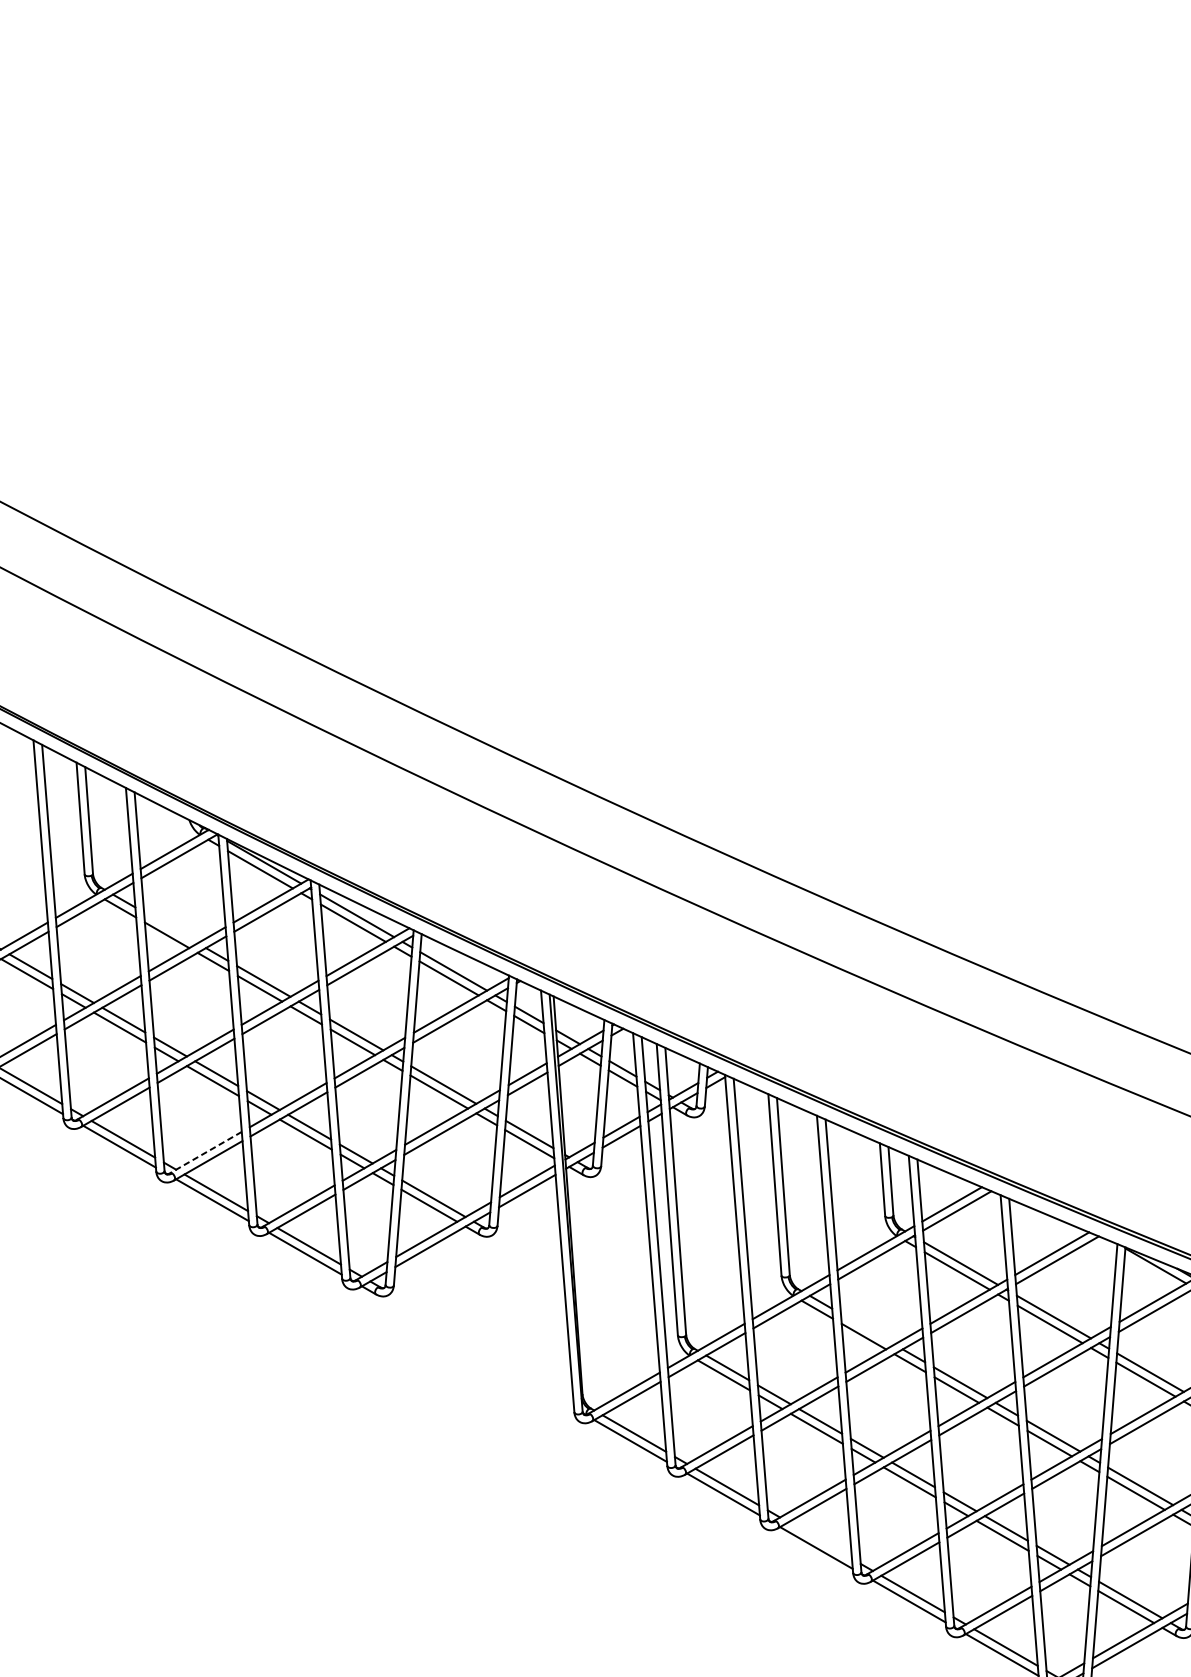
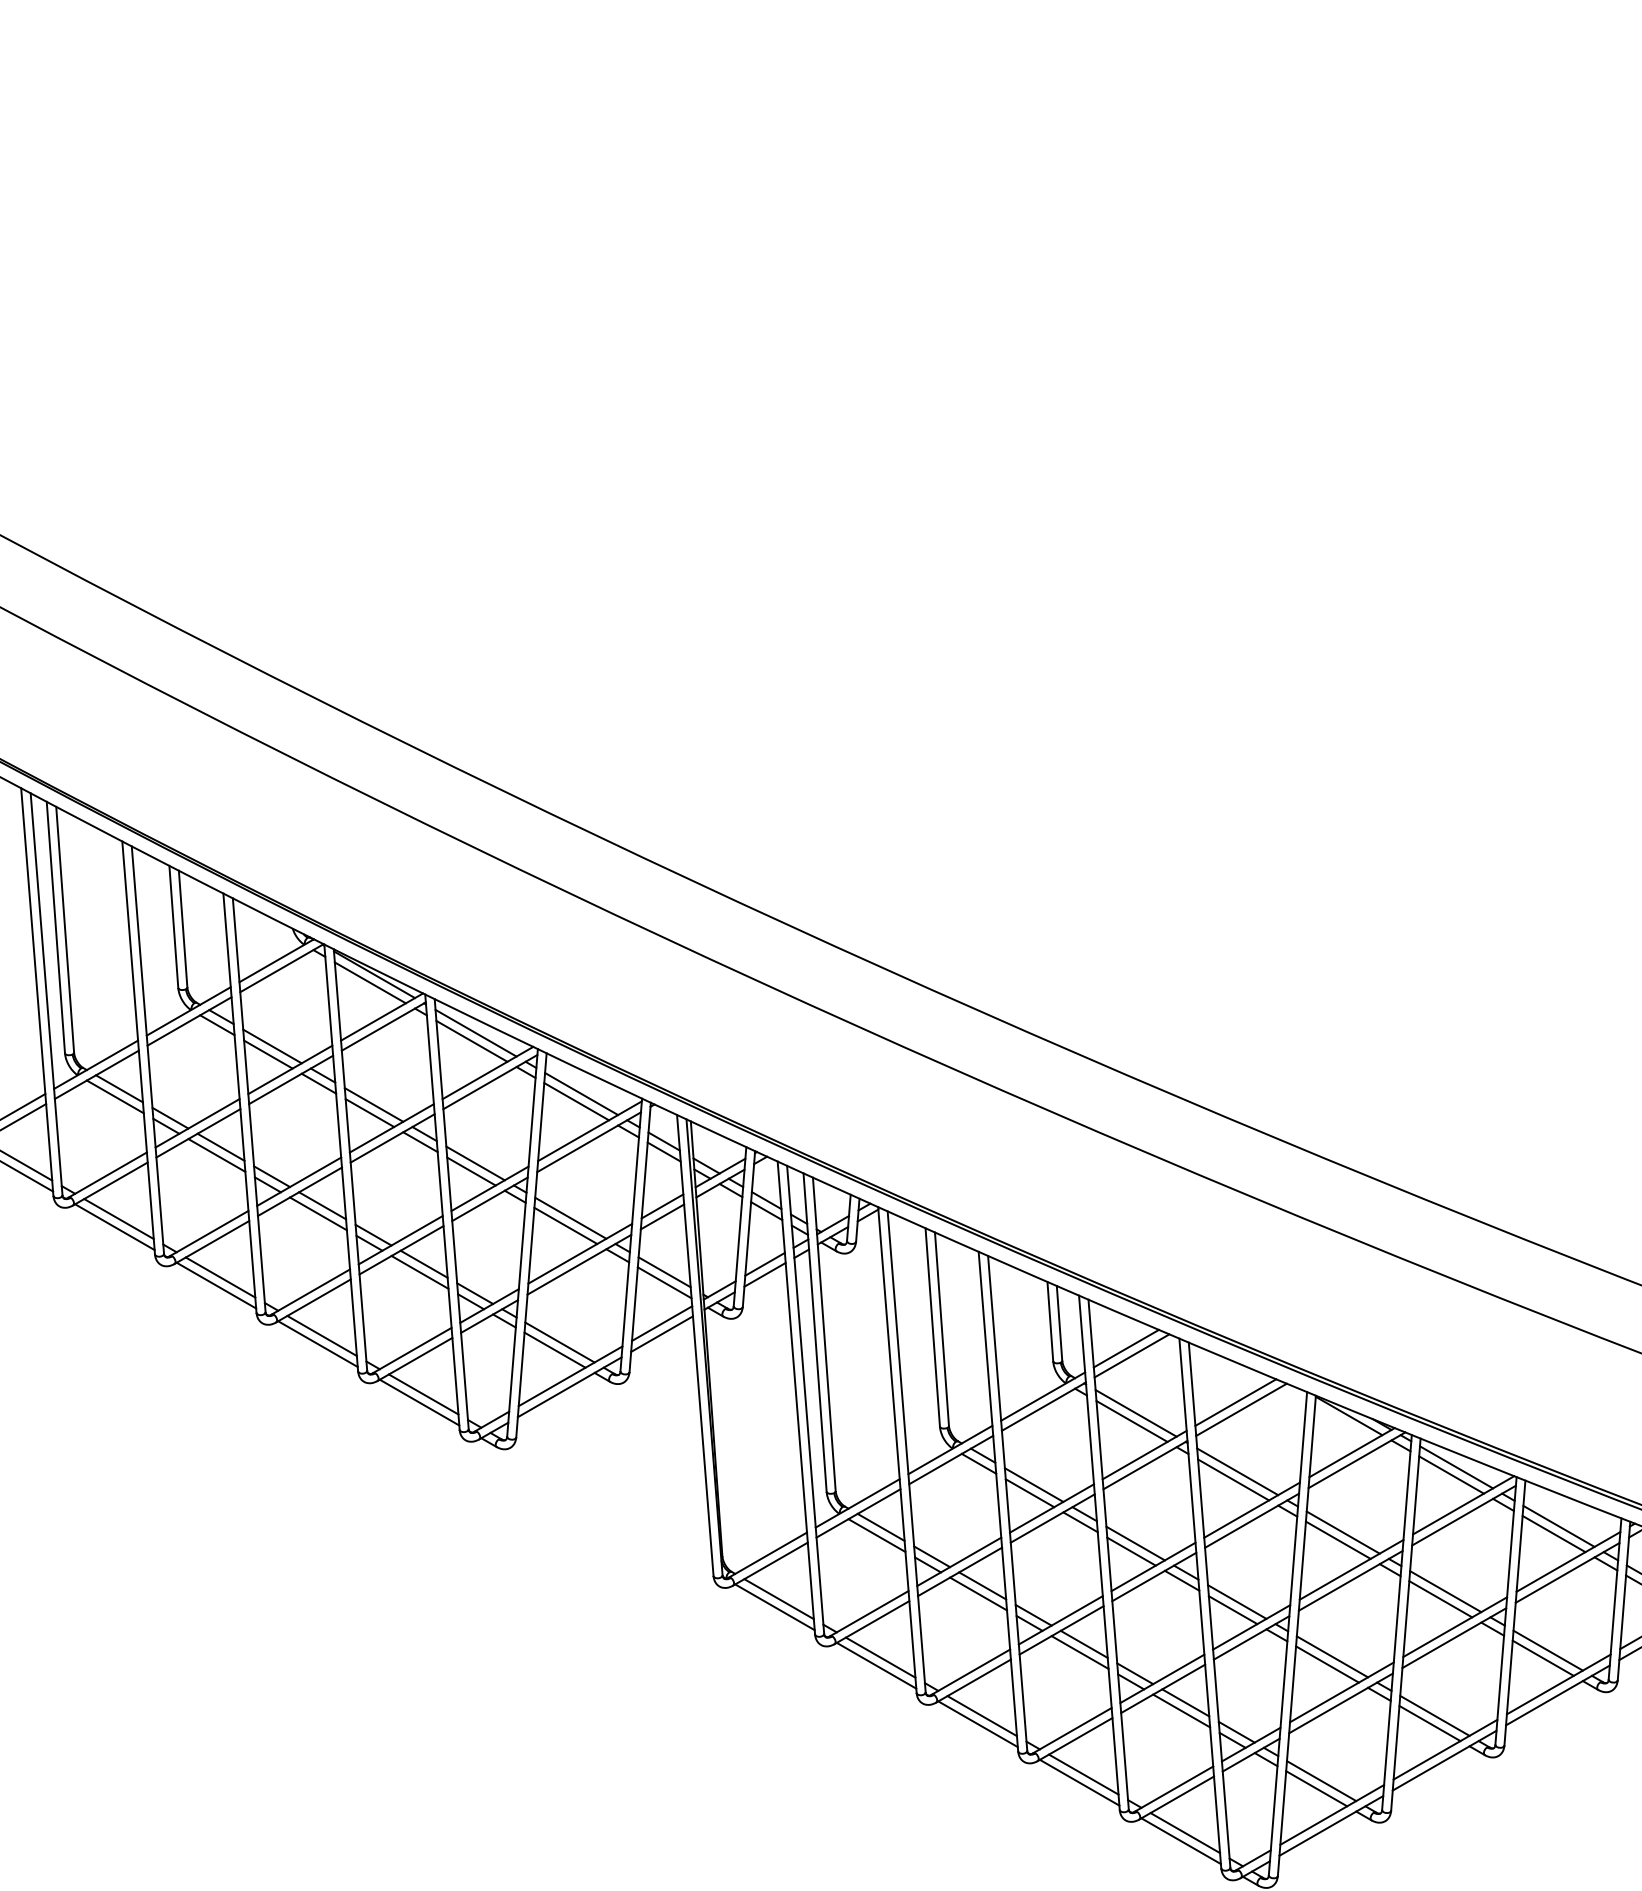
line: (170, 927) -> (272, 1046), added
line: (205, 1152) -> (310, 1292), dashed -> solid
line: (867, 1328) -> (1033, 1484), added
line: (819, 1540) -> (981, 1716), added

